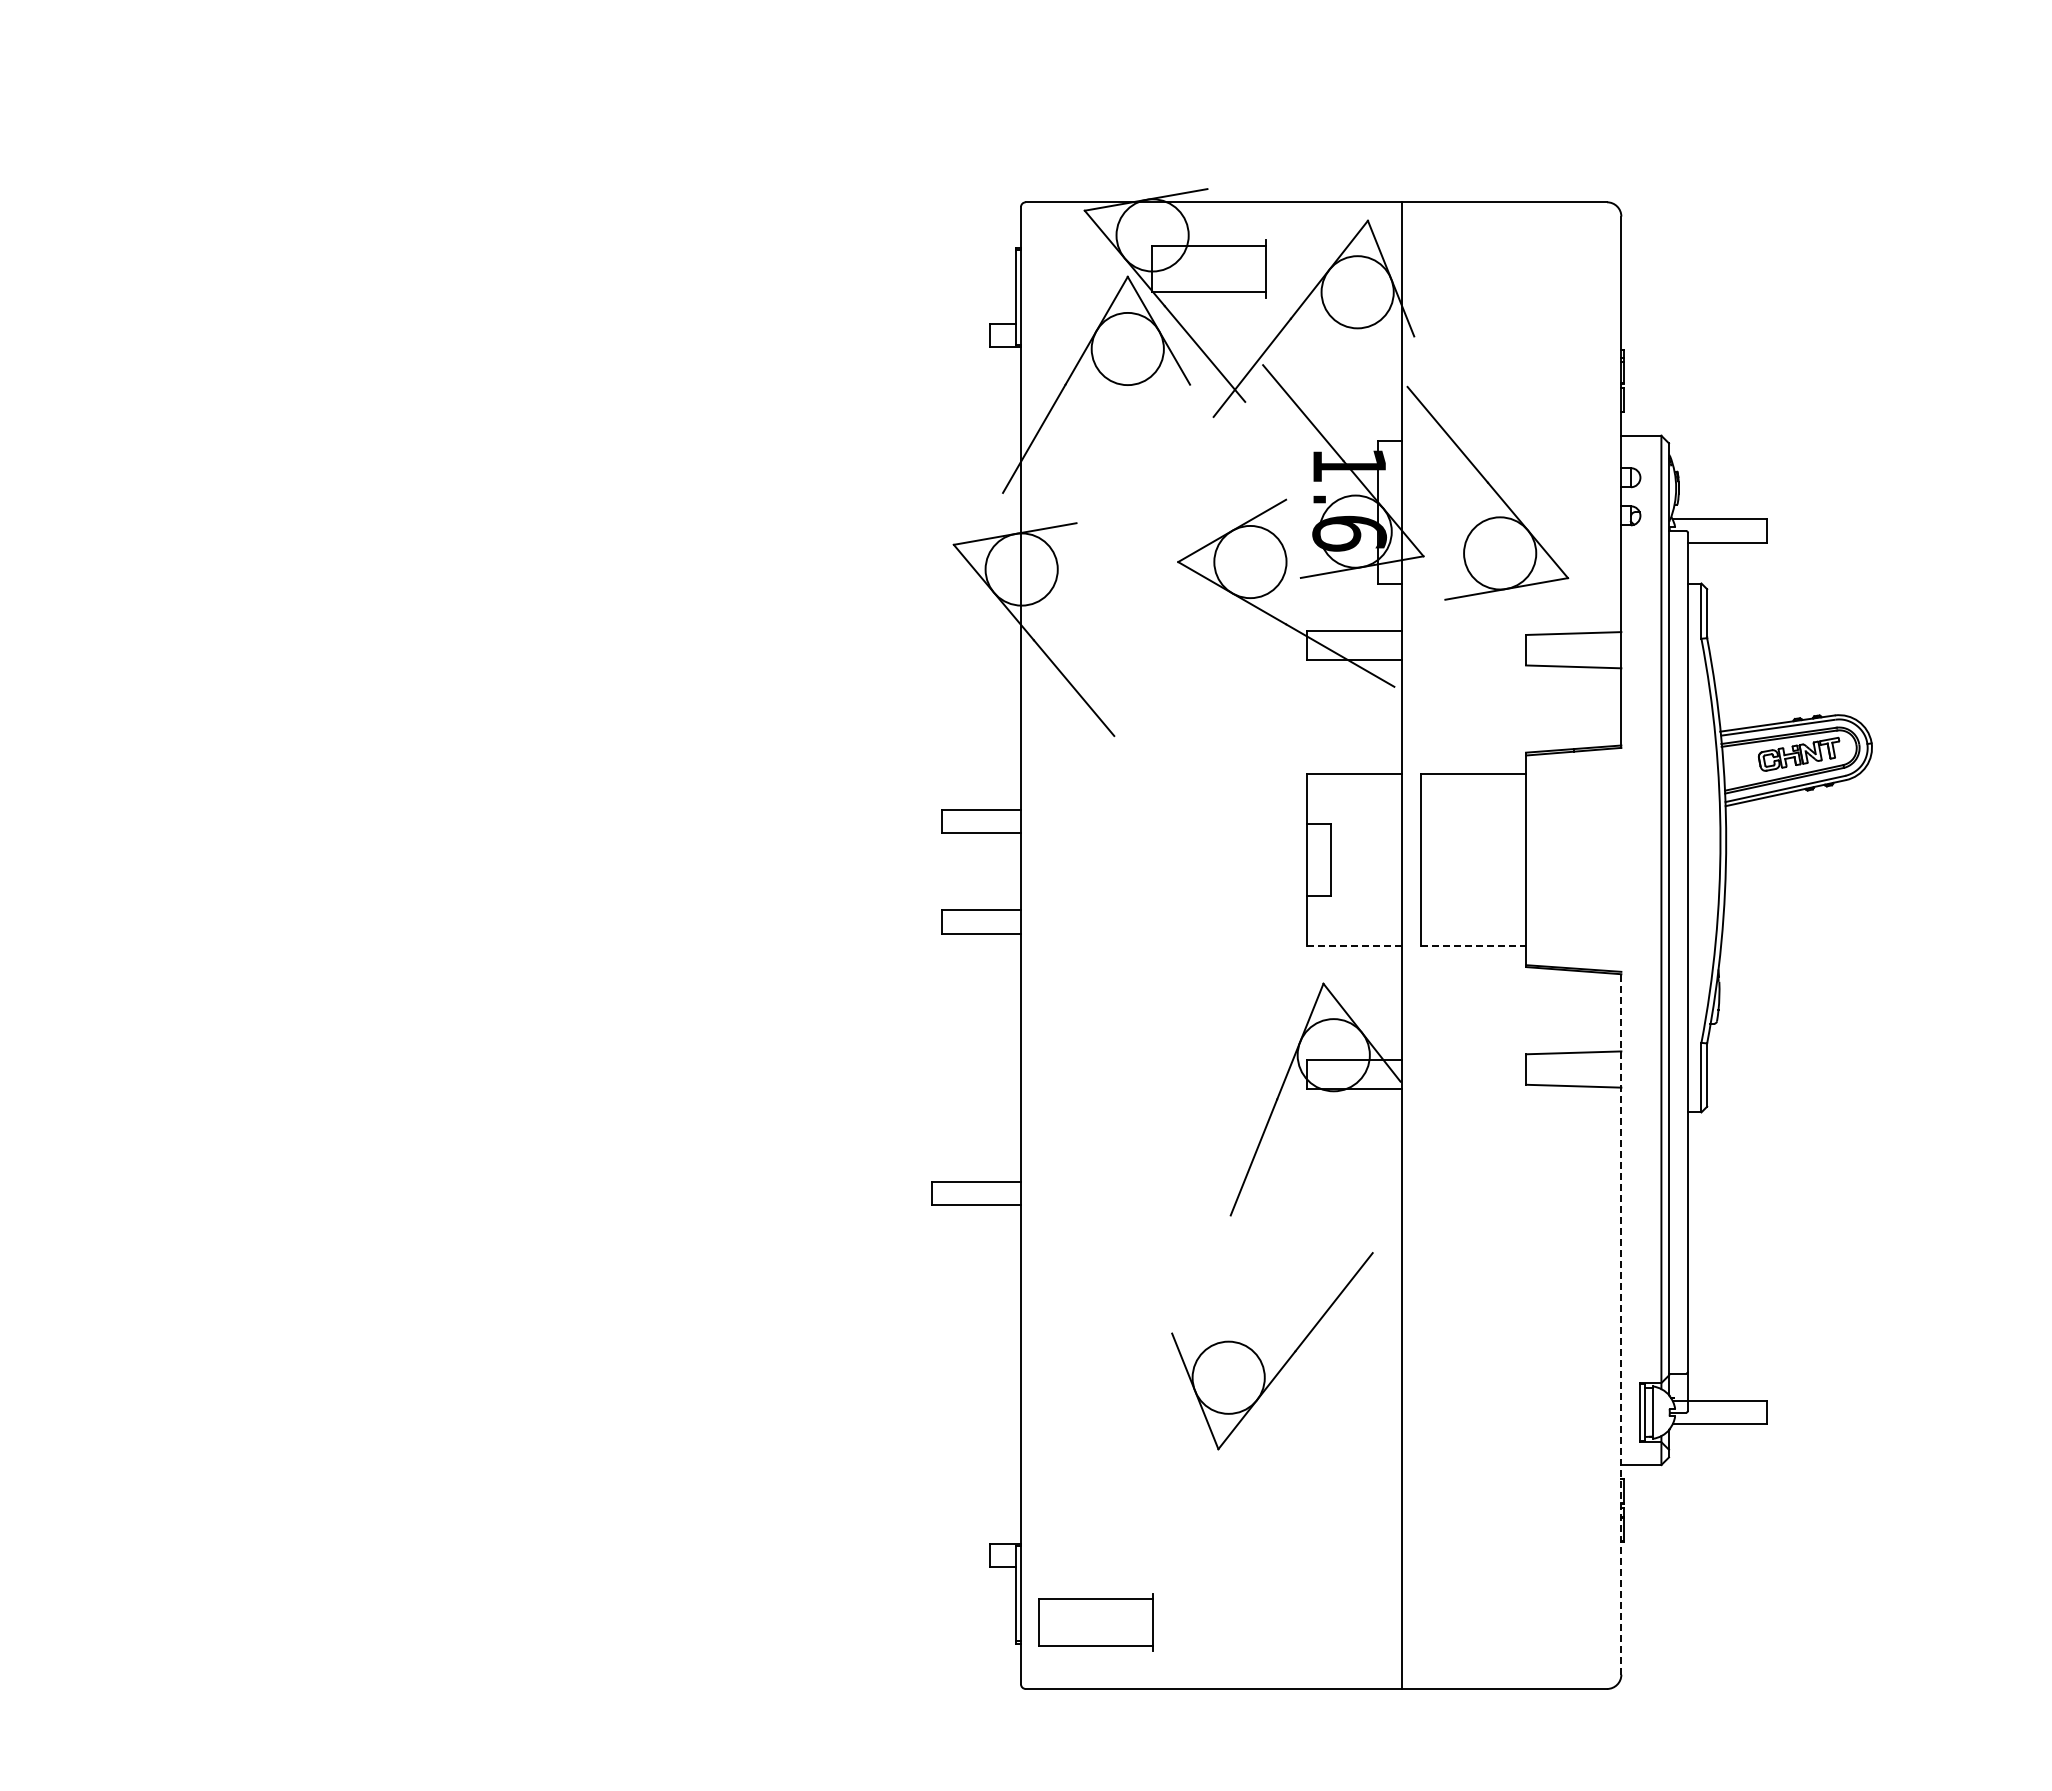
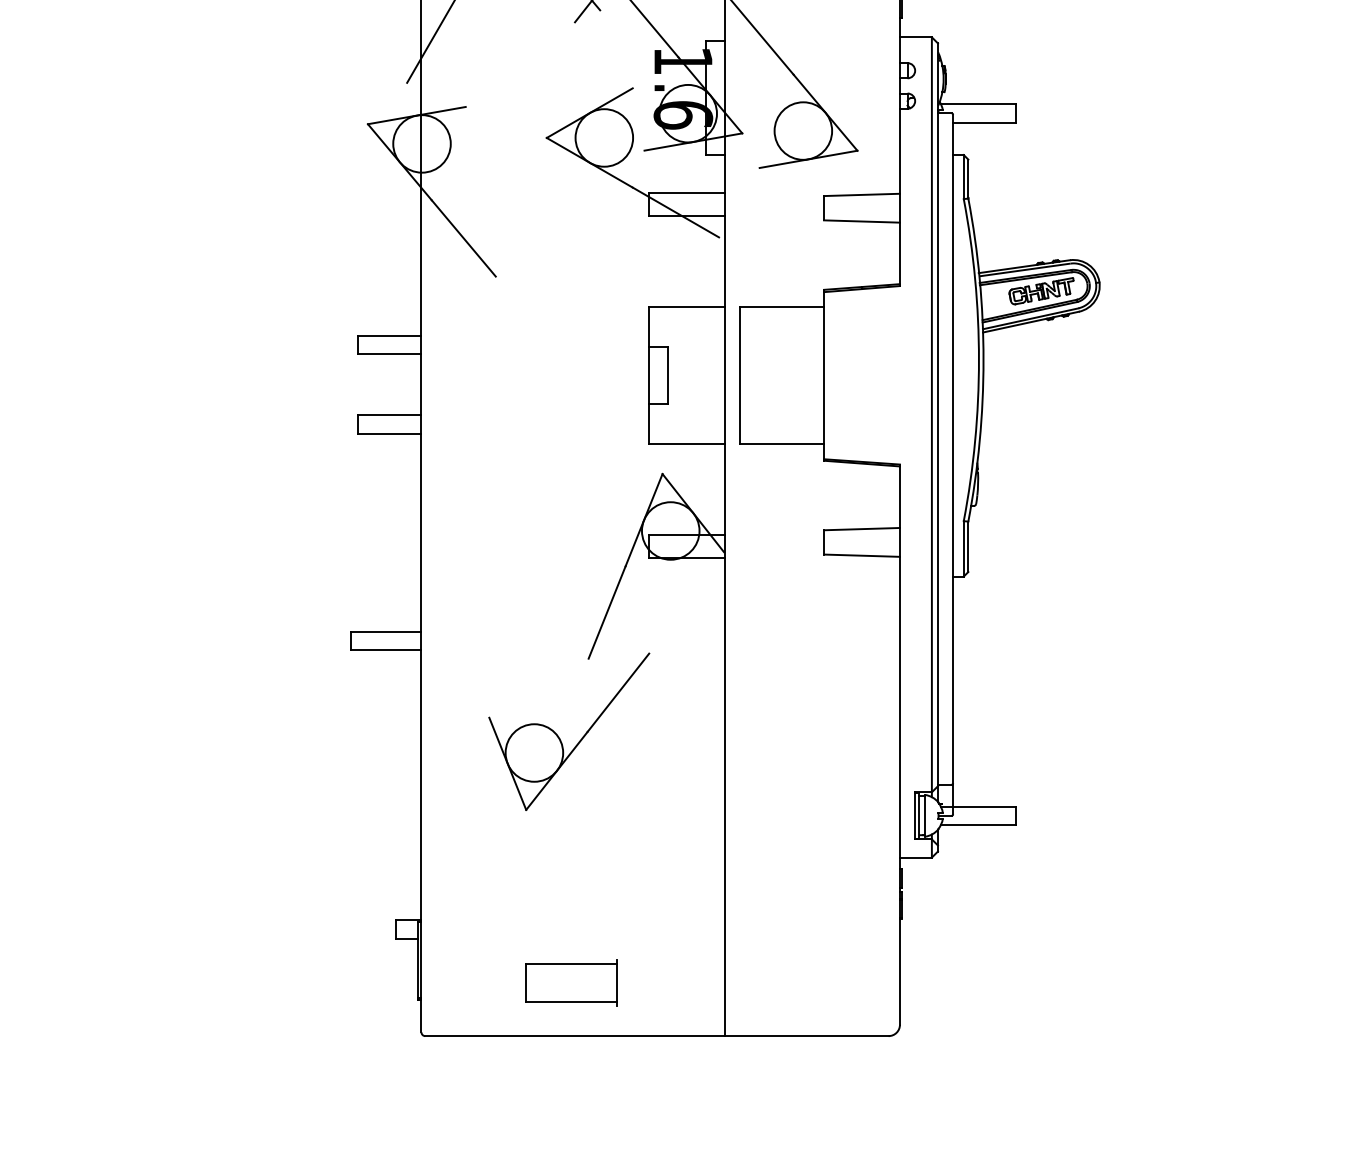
line: (1354, 945) -> (687, 443), dashed -> solid
line: (1474, 945) -> (782, 443), dashed -> solid
line: (1621, 1322) -> (900, 744), dashed -> solid
part: (1260, 1358) -> (559, 737), moved
part: (1095, 1622) -> (570, 983), moved

